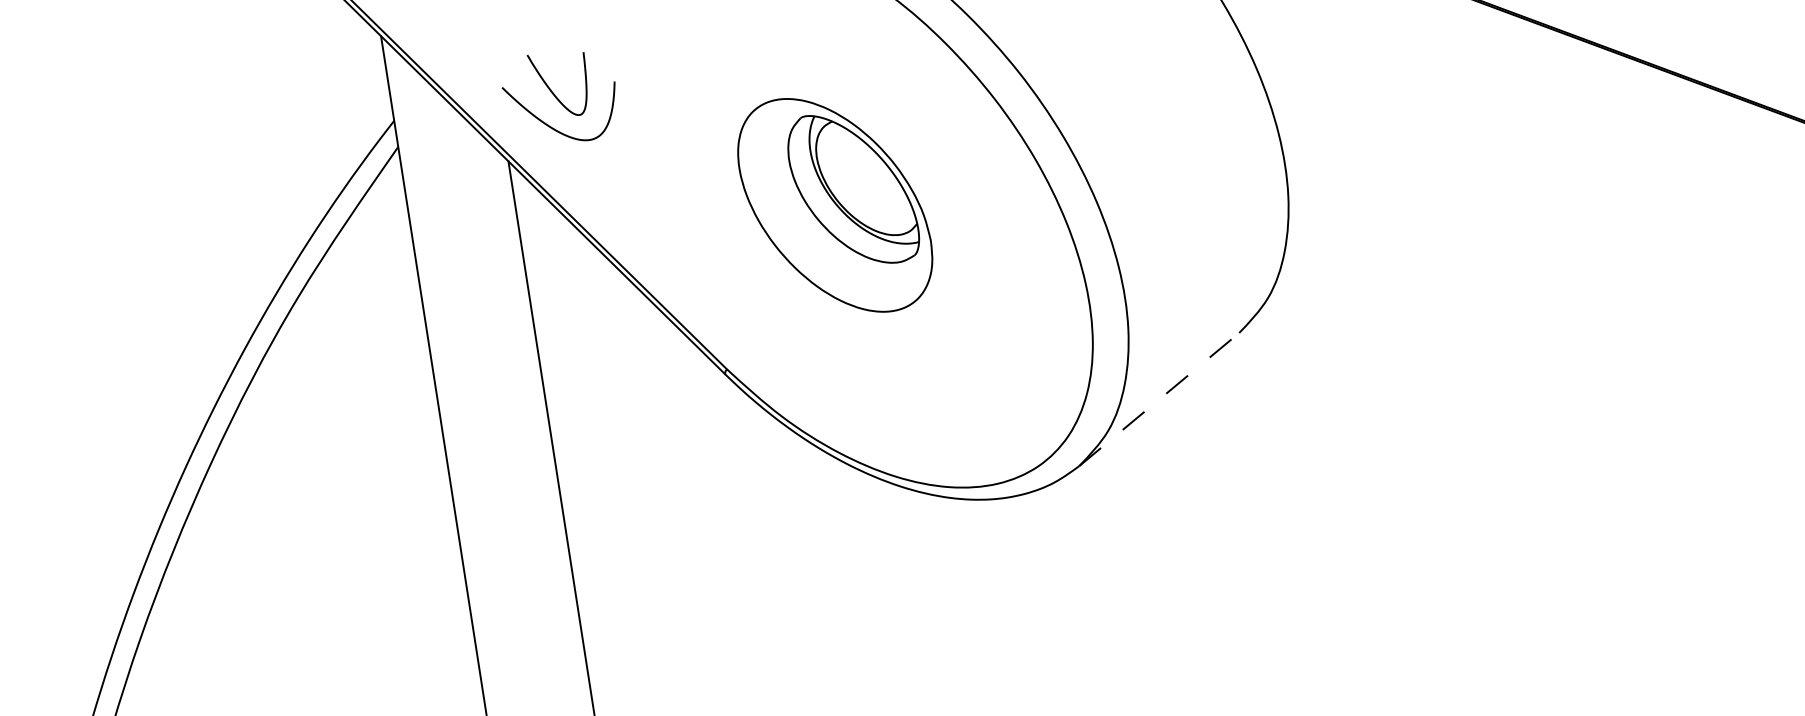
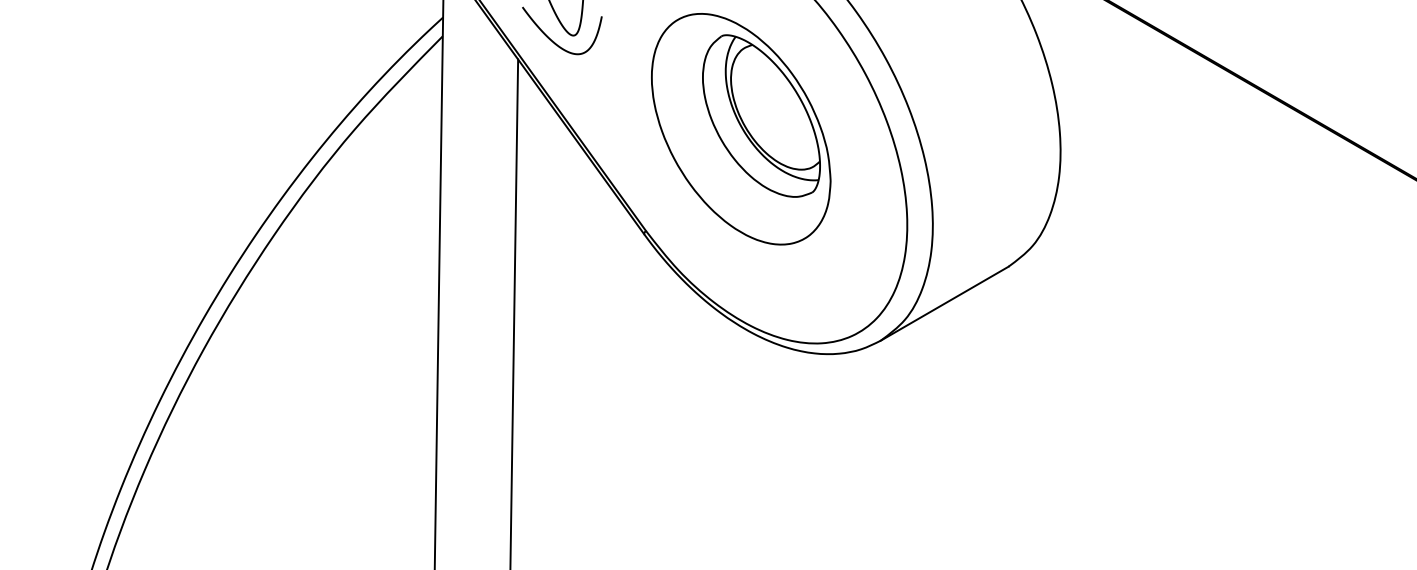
part: (835, 205) -> (741, 129), size x1.43
line: (1159, 399) -> (944, 303), dashed -> solid

